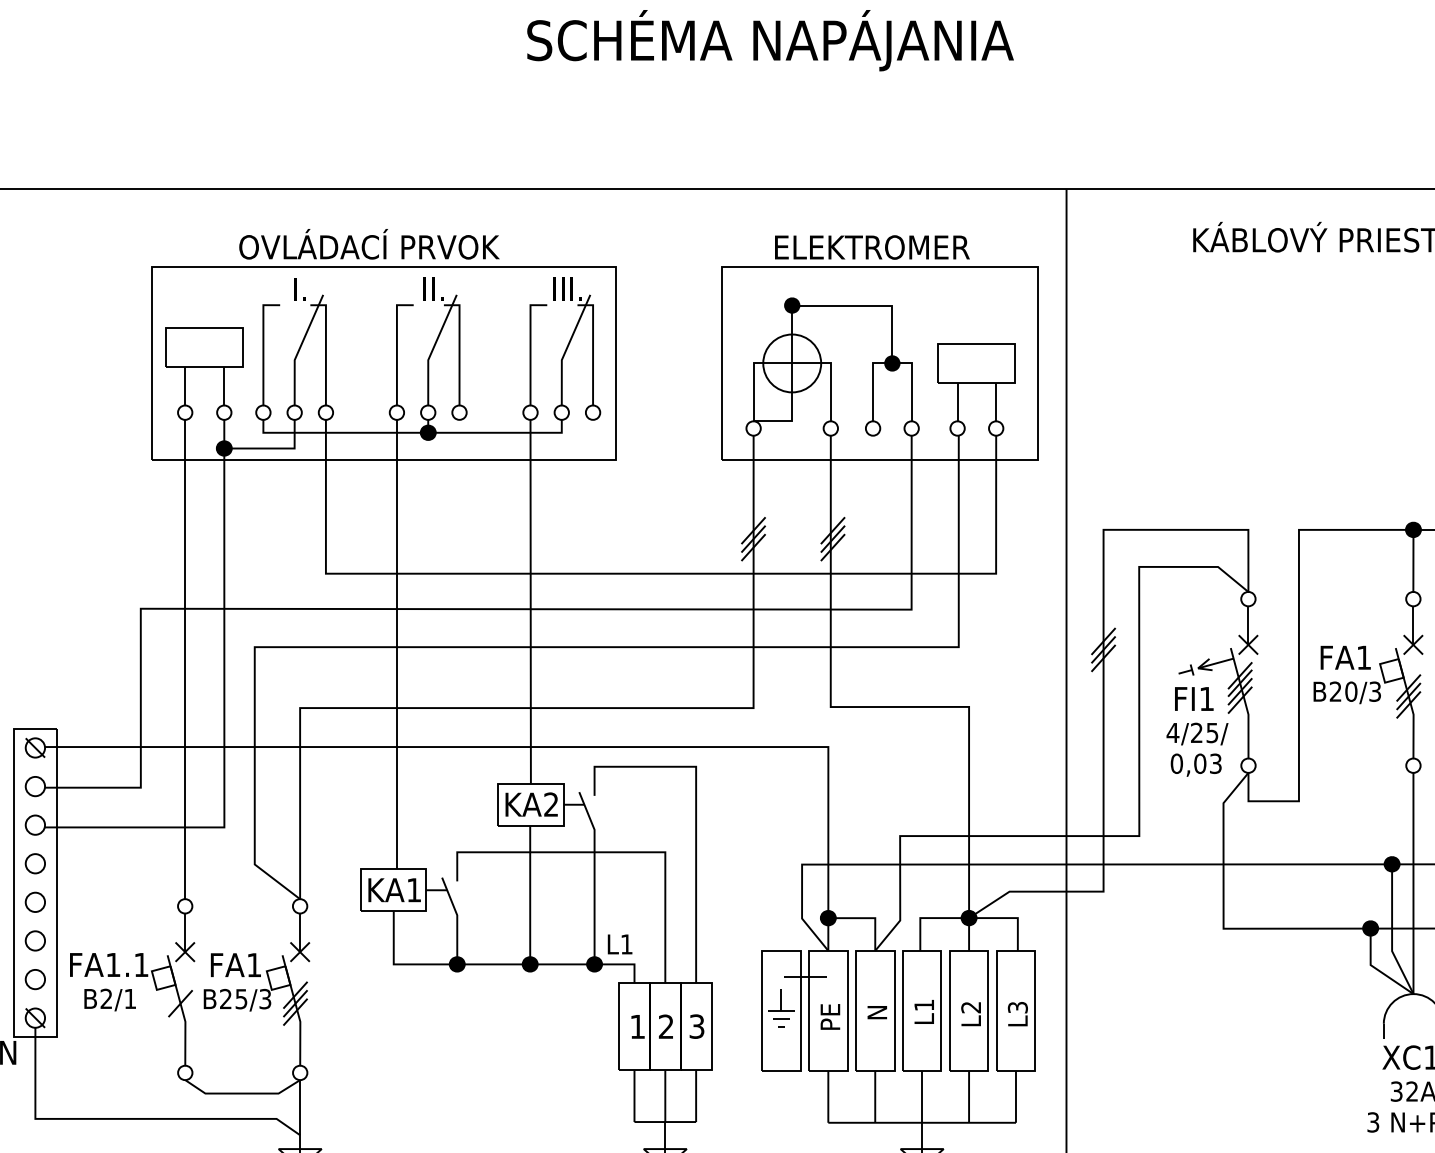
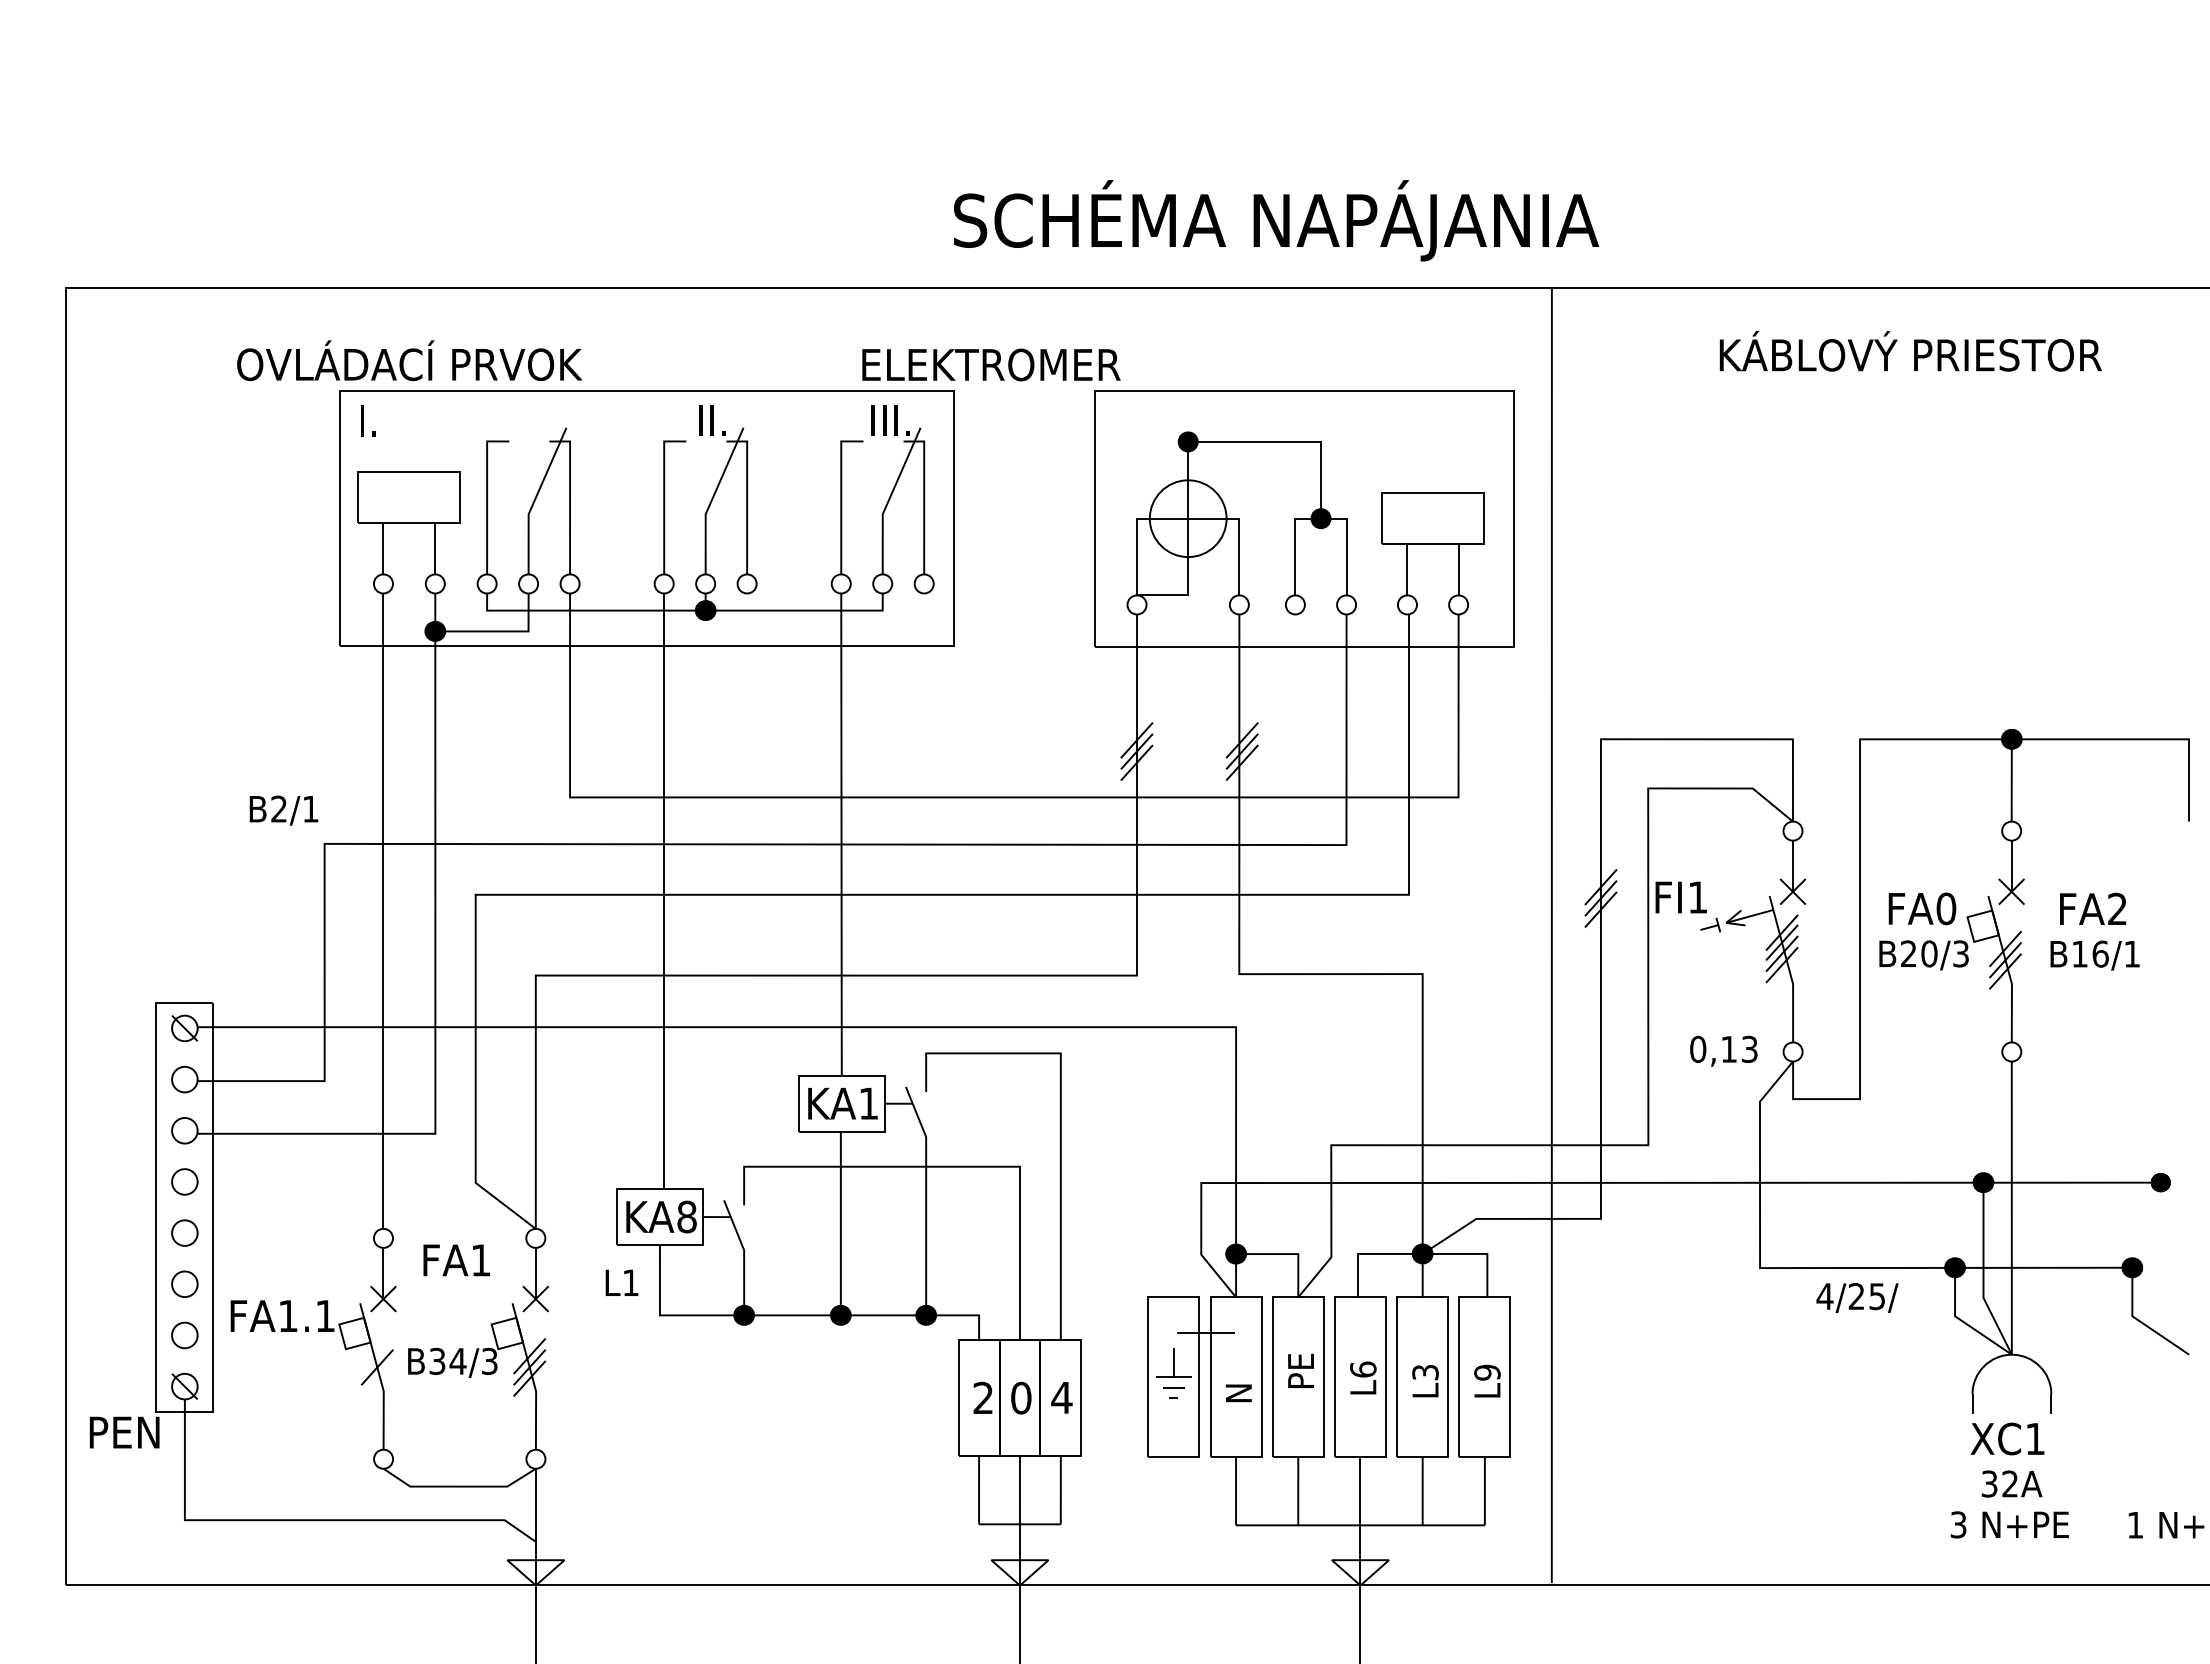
text: (770, 40) -> (1276, 220), moved
text: (369, 244) -> (409, 360), moved
text: (872, 247) -> (991, 364), moved
text: (299, 289) -> (368, 420), moved
text: (1364, 657) -> (1946, 908), FA1 -> FA0
text: (1193, 698) -> (1680, 897), moved
text: (1197, 733) -> (1857, 1297), moved
text: (1200, 763) -> (1729, 1048), 0,03 -> 0,13
text: (551, 804) -> (868, 1103), KA2 -> KA1
text: (413, 889) -> (686, 1216), KA1 -> KA8
text: (619, 944) -> (621, 1282), moved
text: (235, 965) -> (456, 1260), moved
text: (109, 999) -> (283, 810), moved
text: (233, 999) -> (447, 1361), B25/3 -> B34/3
text: (876, 1004) -> (1300, 1368), N -> PE
text: (924, 1005) -> (1363, 1369), L1 -> L6
text: (971, 1007) -> (1425, 1372), L2 -> L3
text: (1017, 1007) -> (1487, 1372), L3 -> L9
text: (830, 1015) -> (1238, 1383), PE -> N
text: (637, 1026) -> (982, 1397), 1 -> 2
text: (666, 1026) -> (1021, 1397), 2 -> 0
text: (696, 1026) -> (1061, 1397), 3 -> 4

